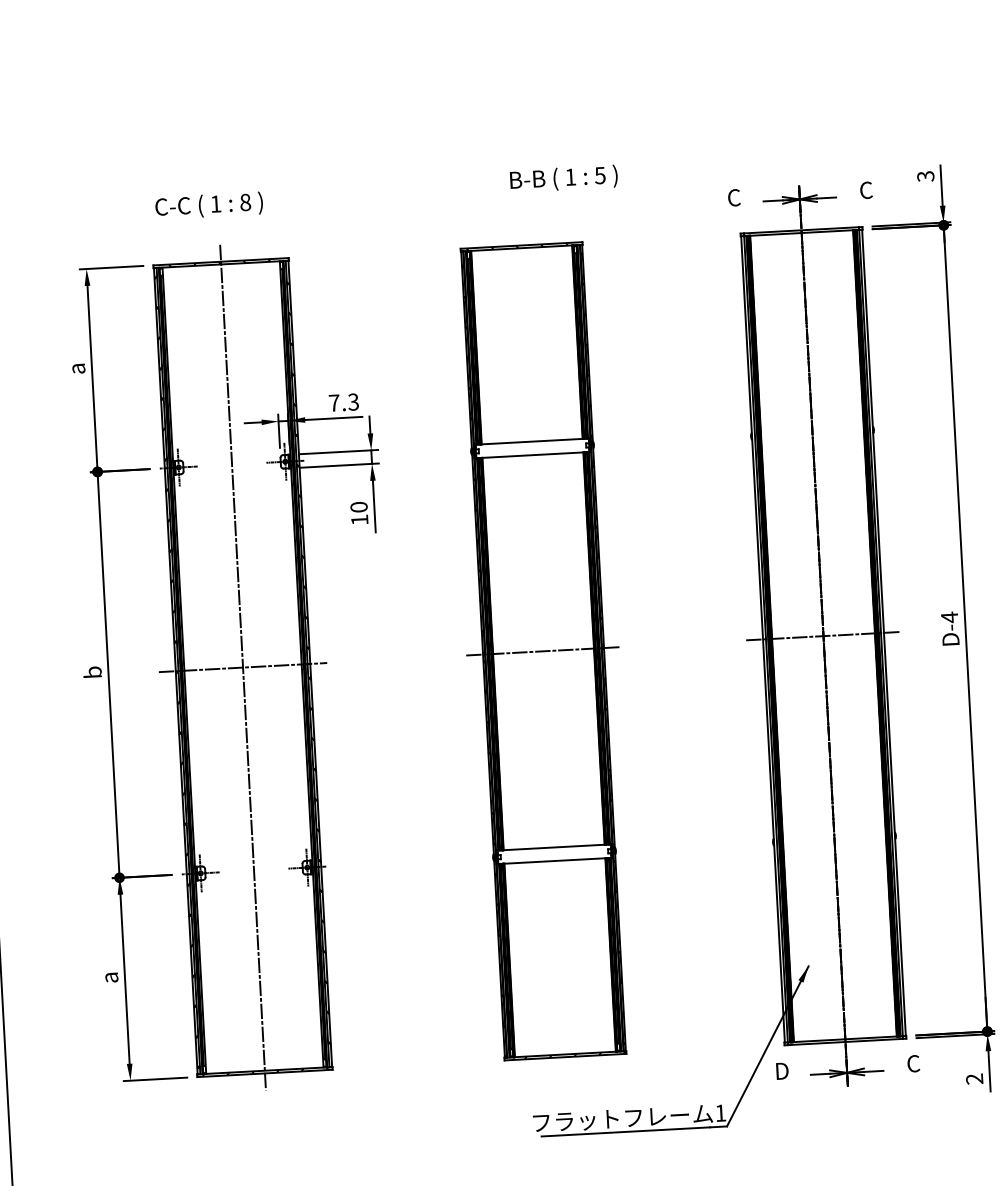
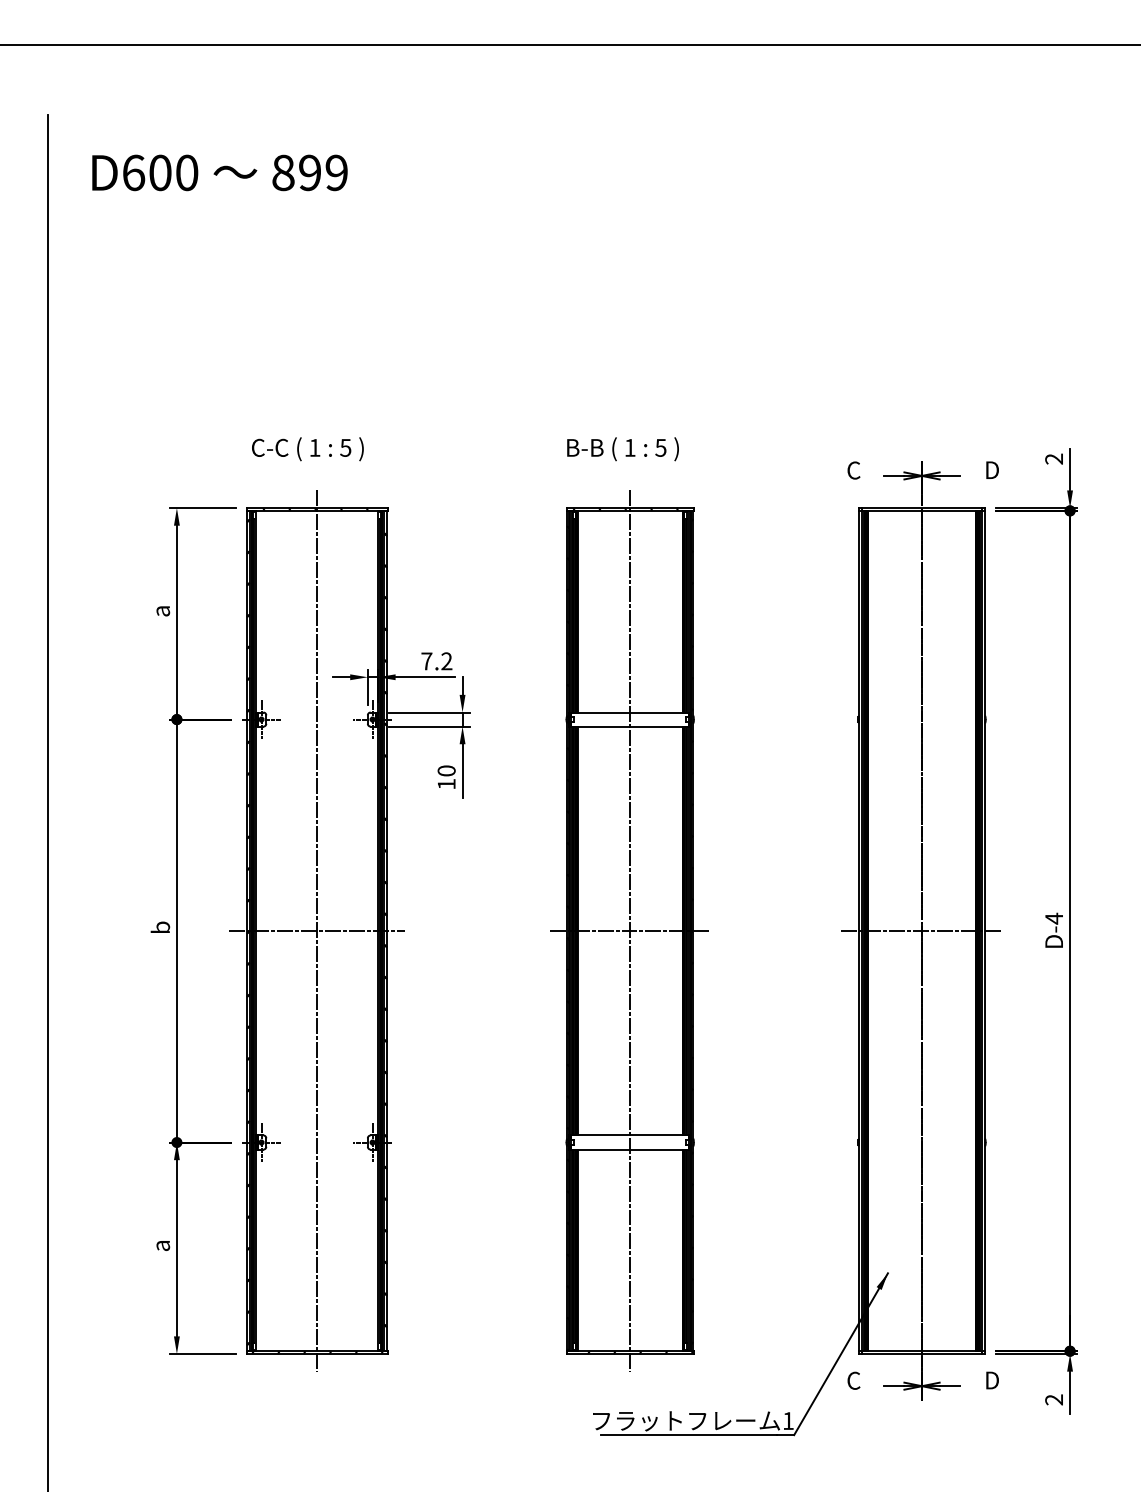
text: (926, 175) -> (1054, 458), 3 -> 2
text: (563, 179) -> (622, 449), moved
text: (866, 190) -> (991, 470), C -> D
text: (245, 202) -> (345, 447), 8 -> 5
text: (353, 402) -> (446, 661), 7.3 -> 7.2
line: (543, 650) -> (630, 930), added
text: (913, 1063) -> (991, 1380), C -> D
text: (782, 1070) -> (854, 1380), D -> C

